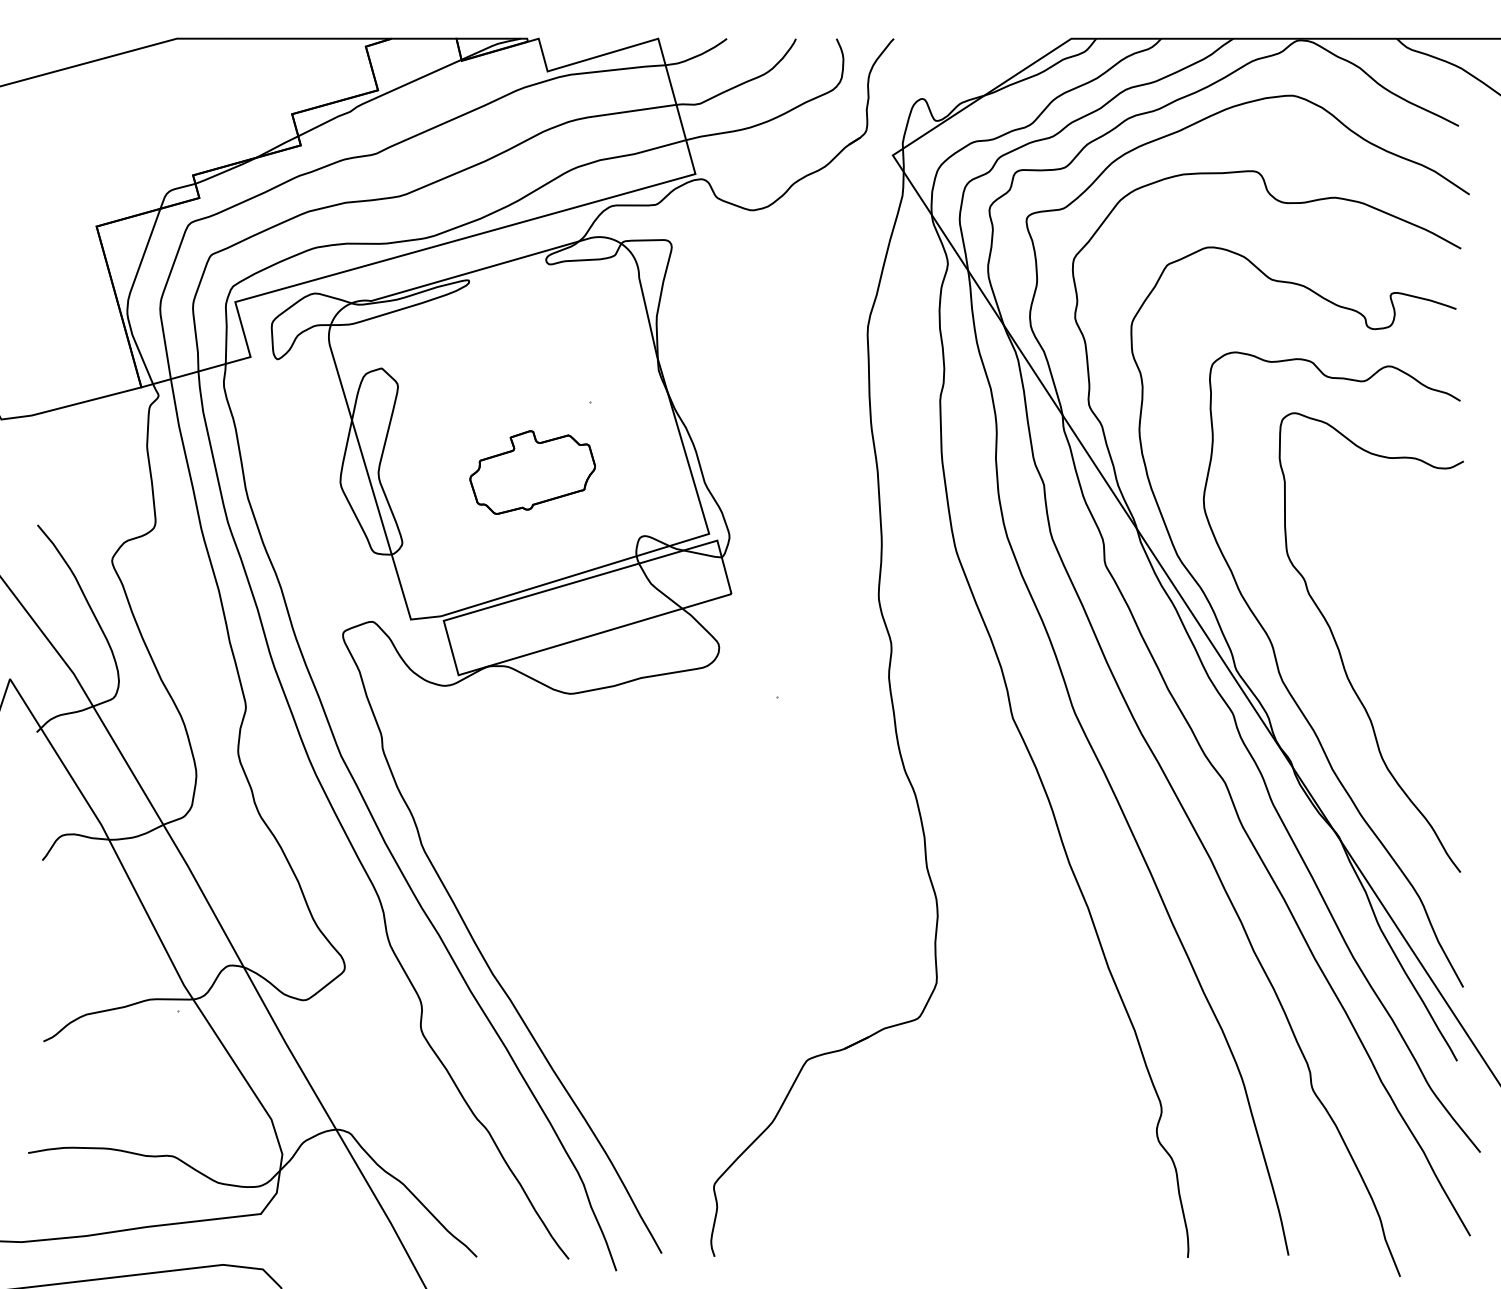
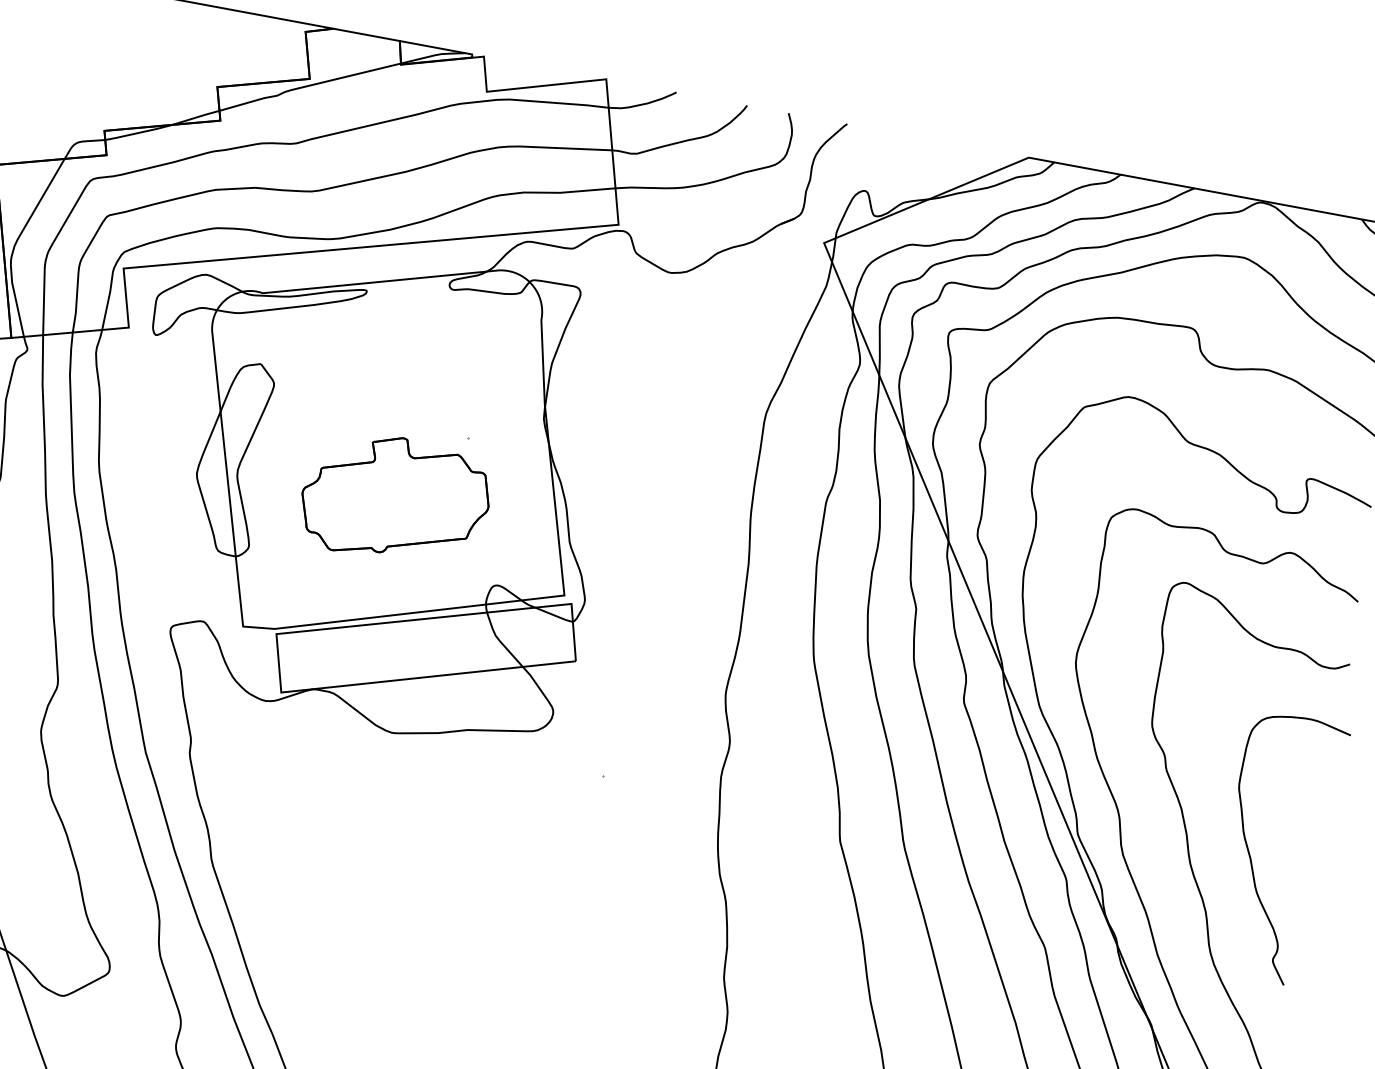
part: (532, 472) -> (395, 499), size x1.43
curve: (1403, 659) -> (1250, 855), added

